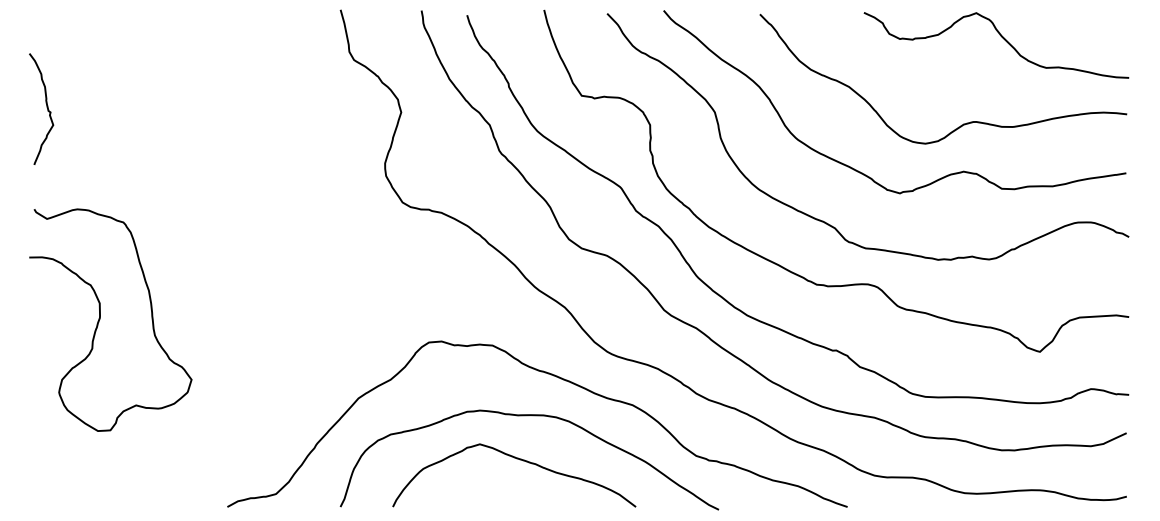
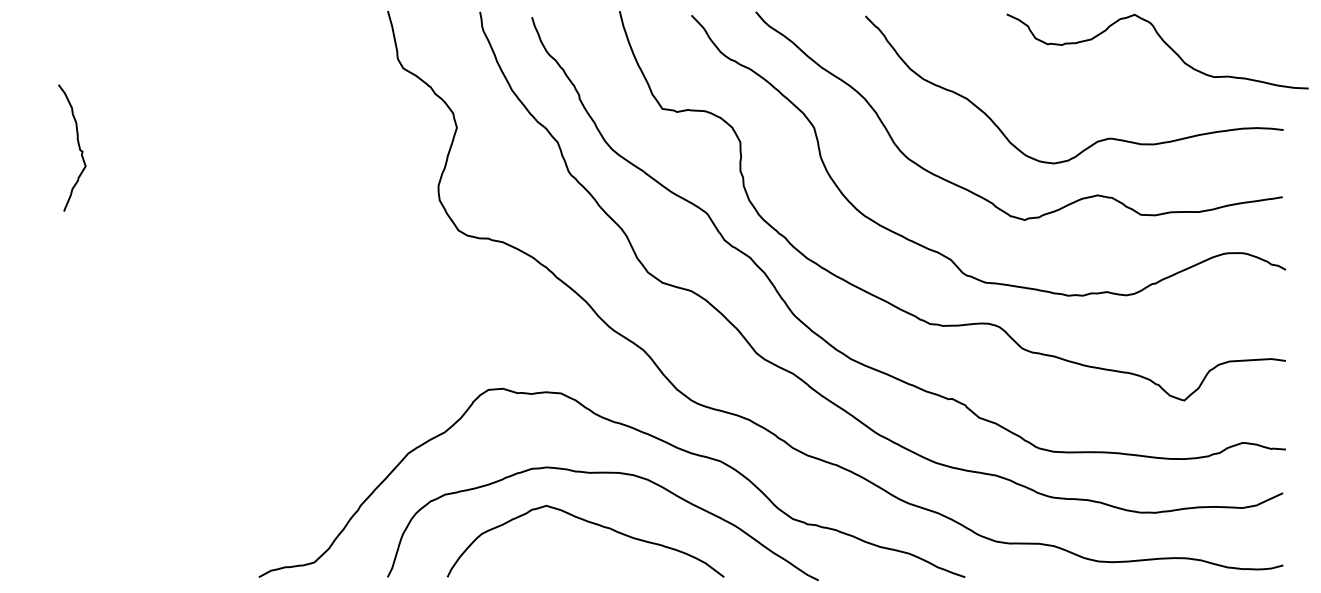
curve: (1002, 38) -> (1164, 43), moved
curve: (46, 107) -> (77, 146), moved
curve: (100, 319) -> (114, 363), removed

